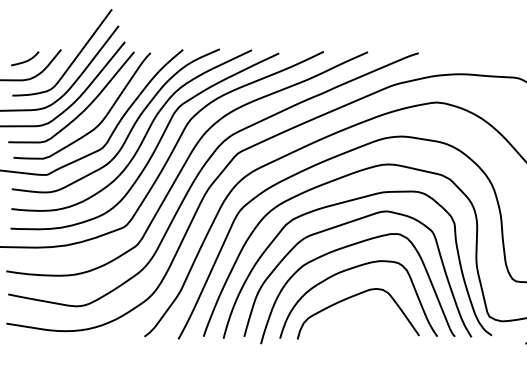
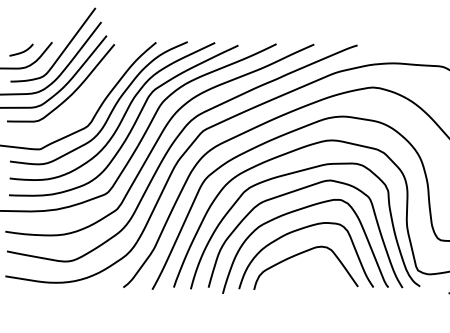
curve: (101, 120) -> (86, 102), removed

